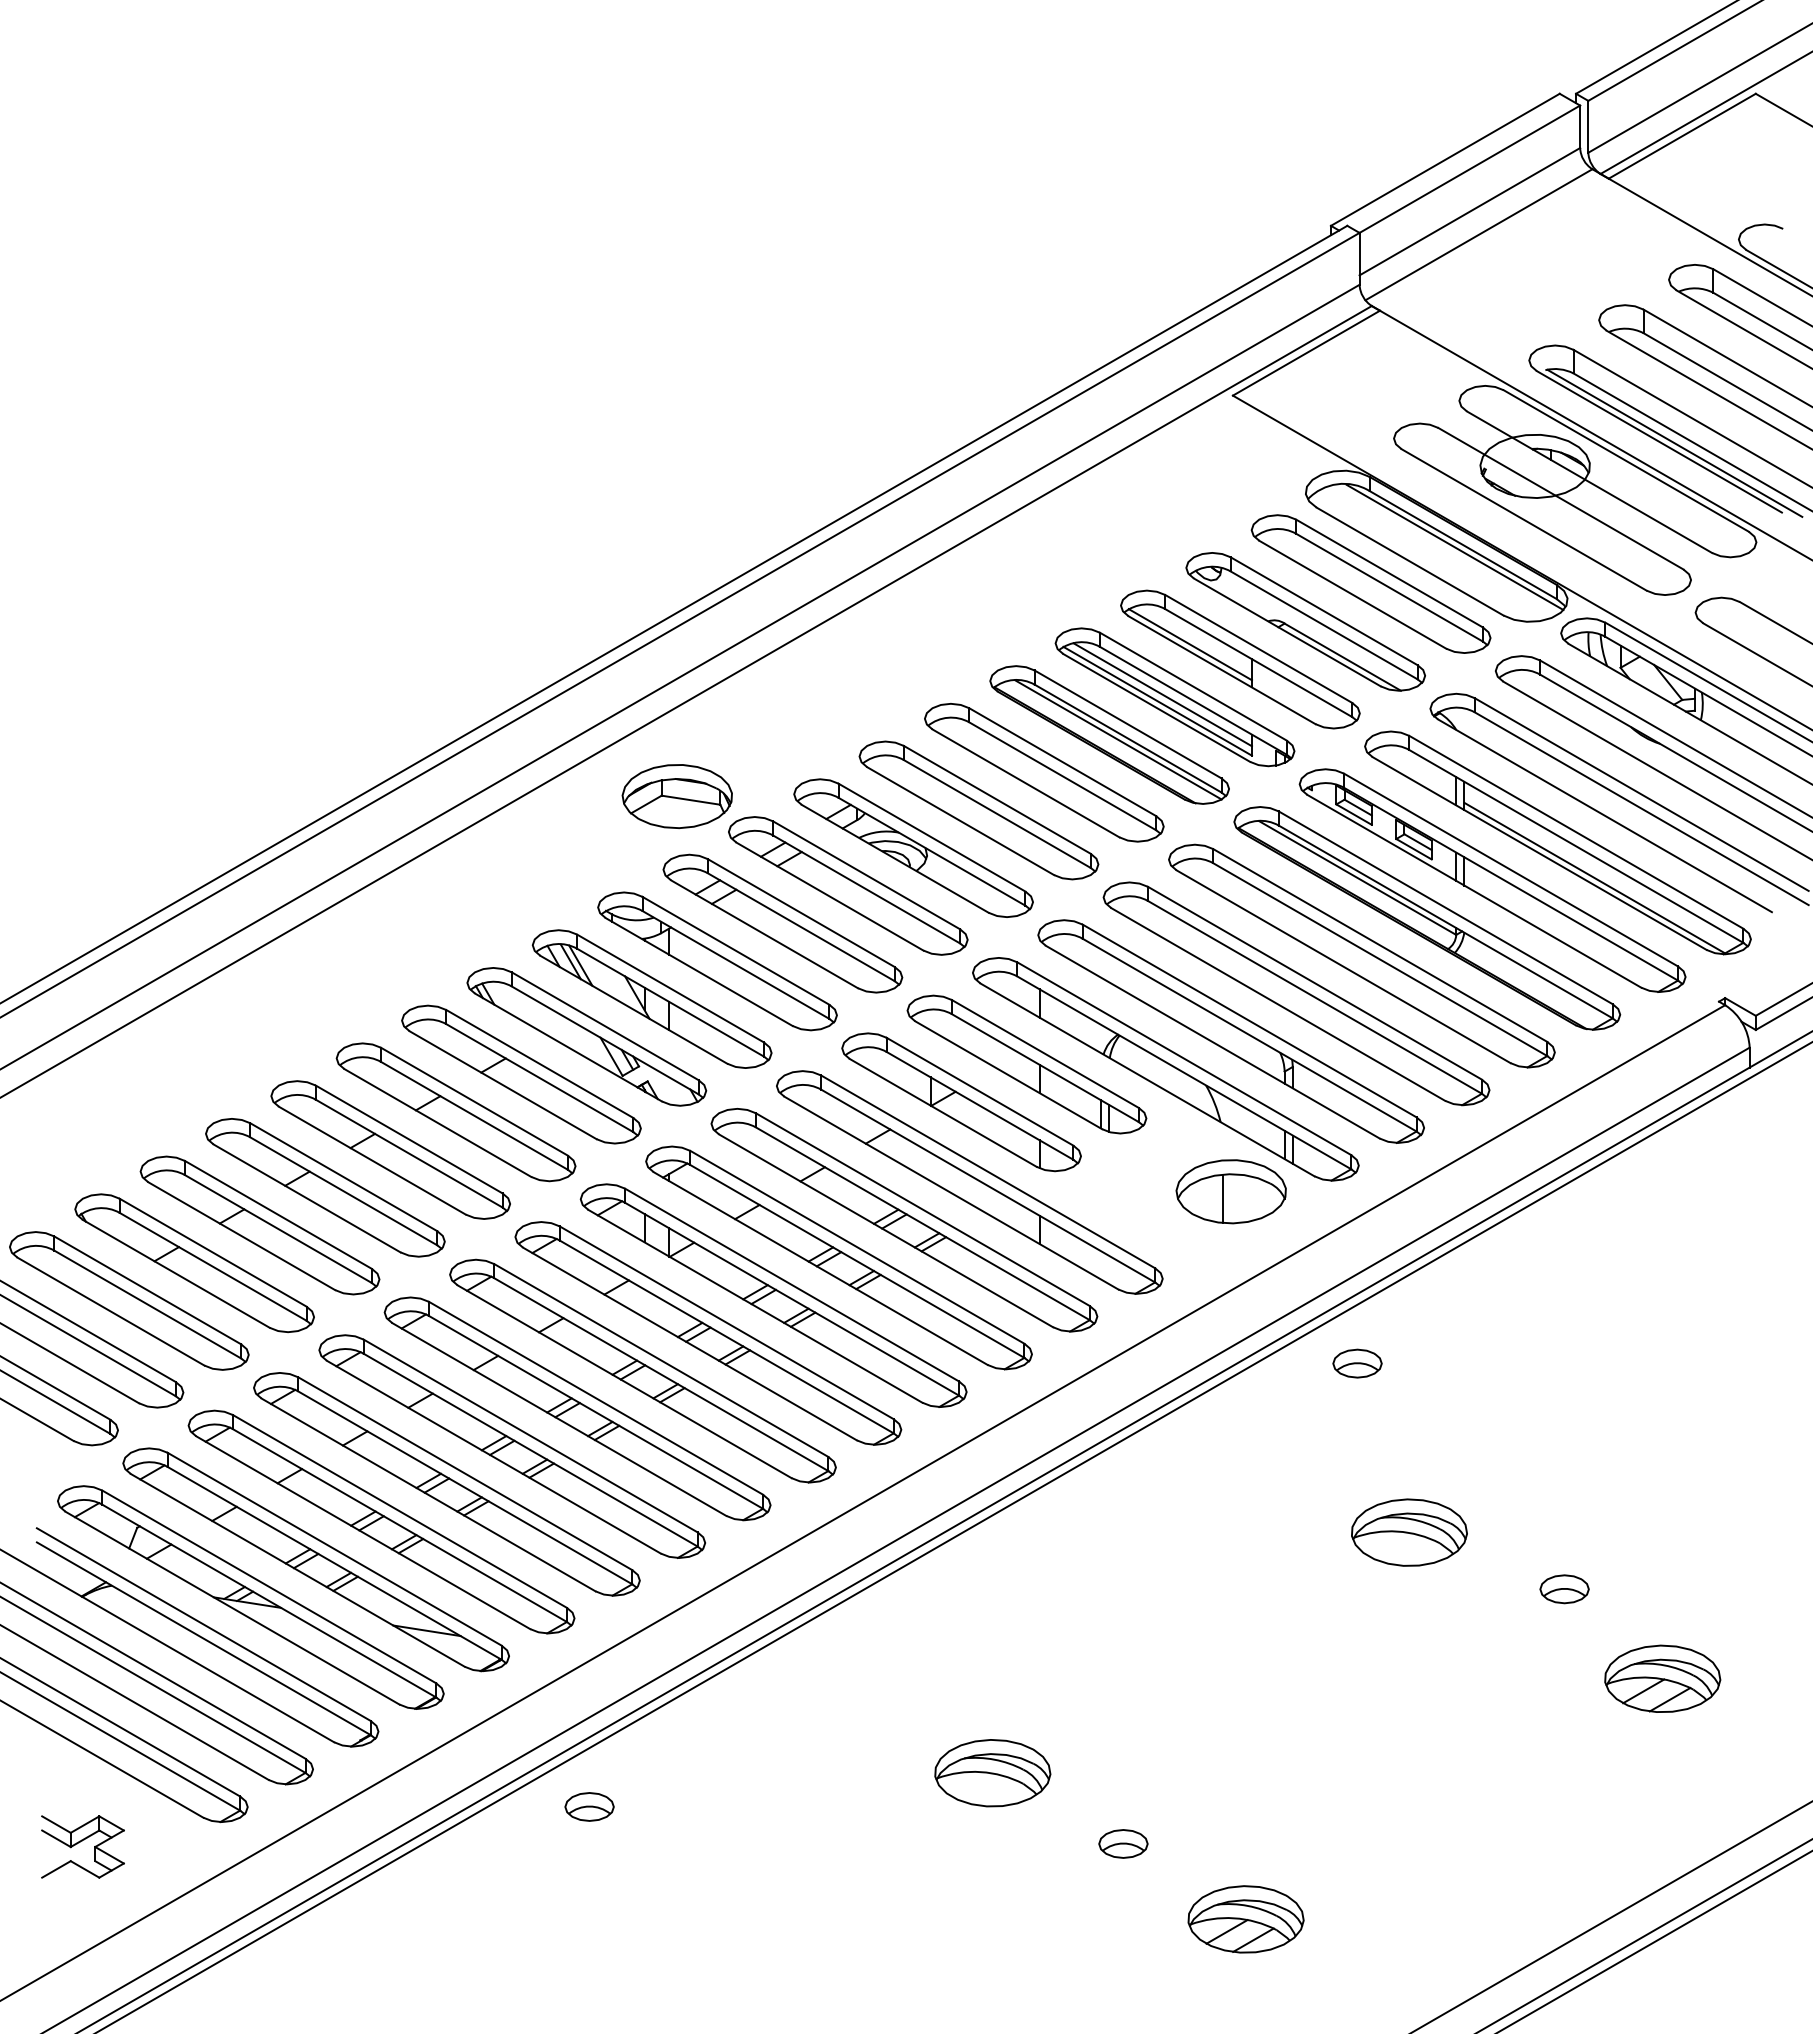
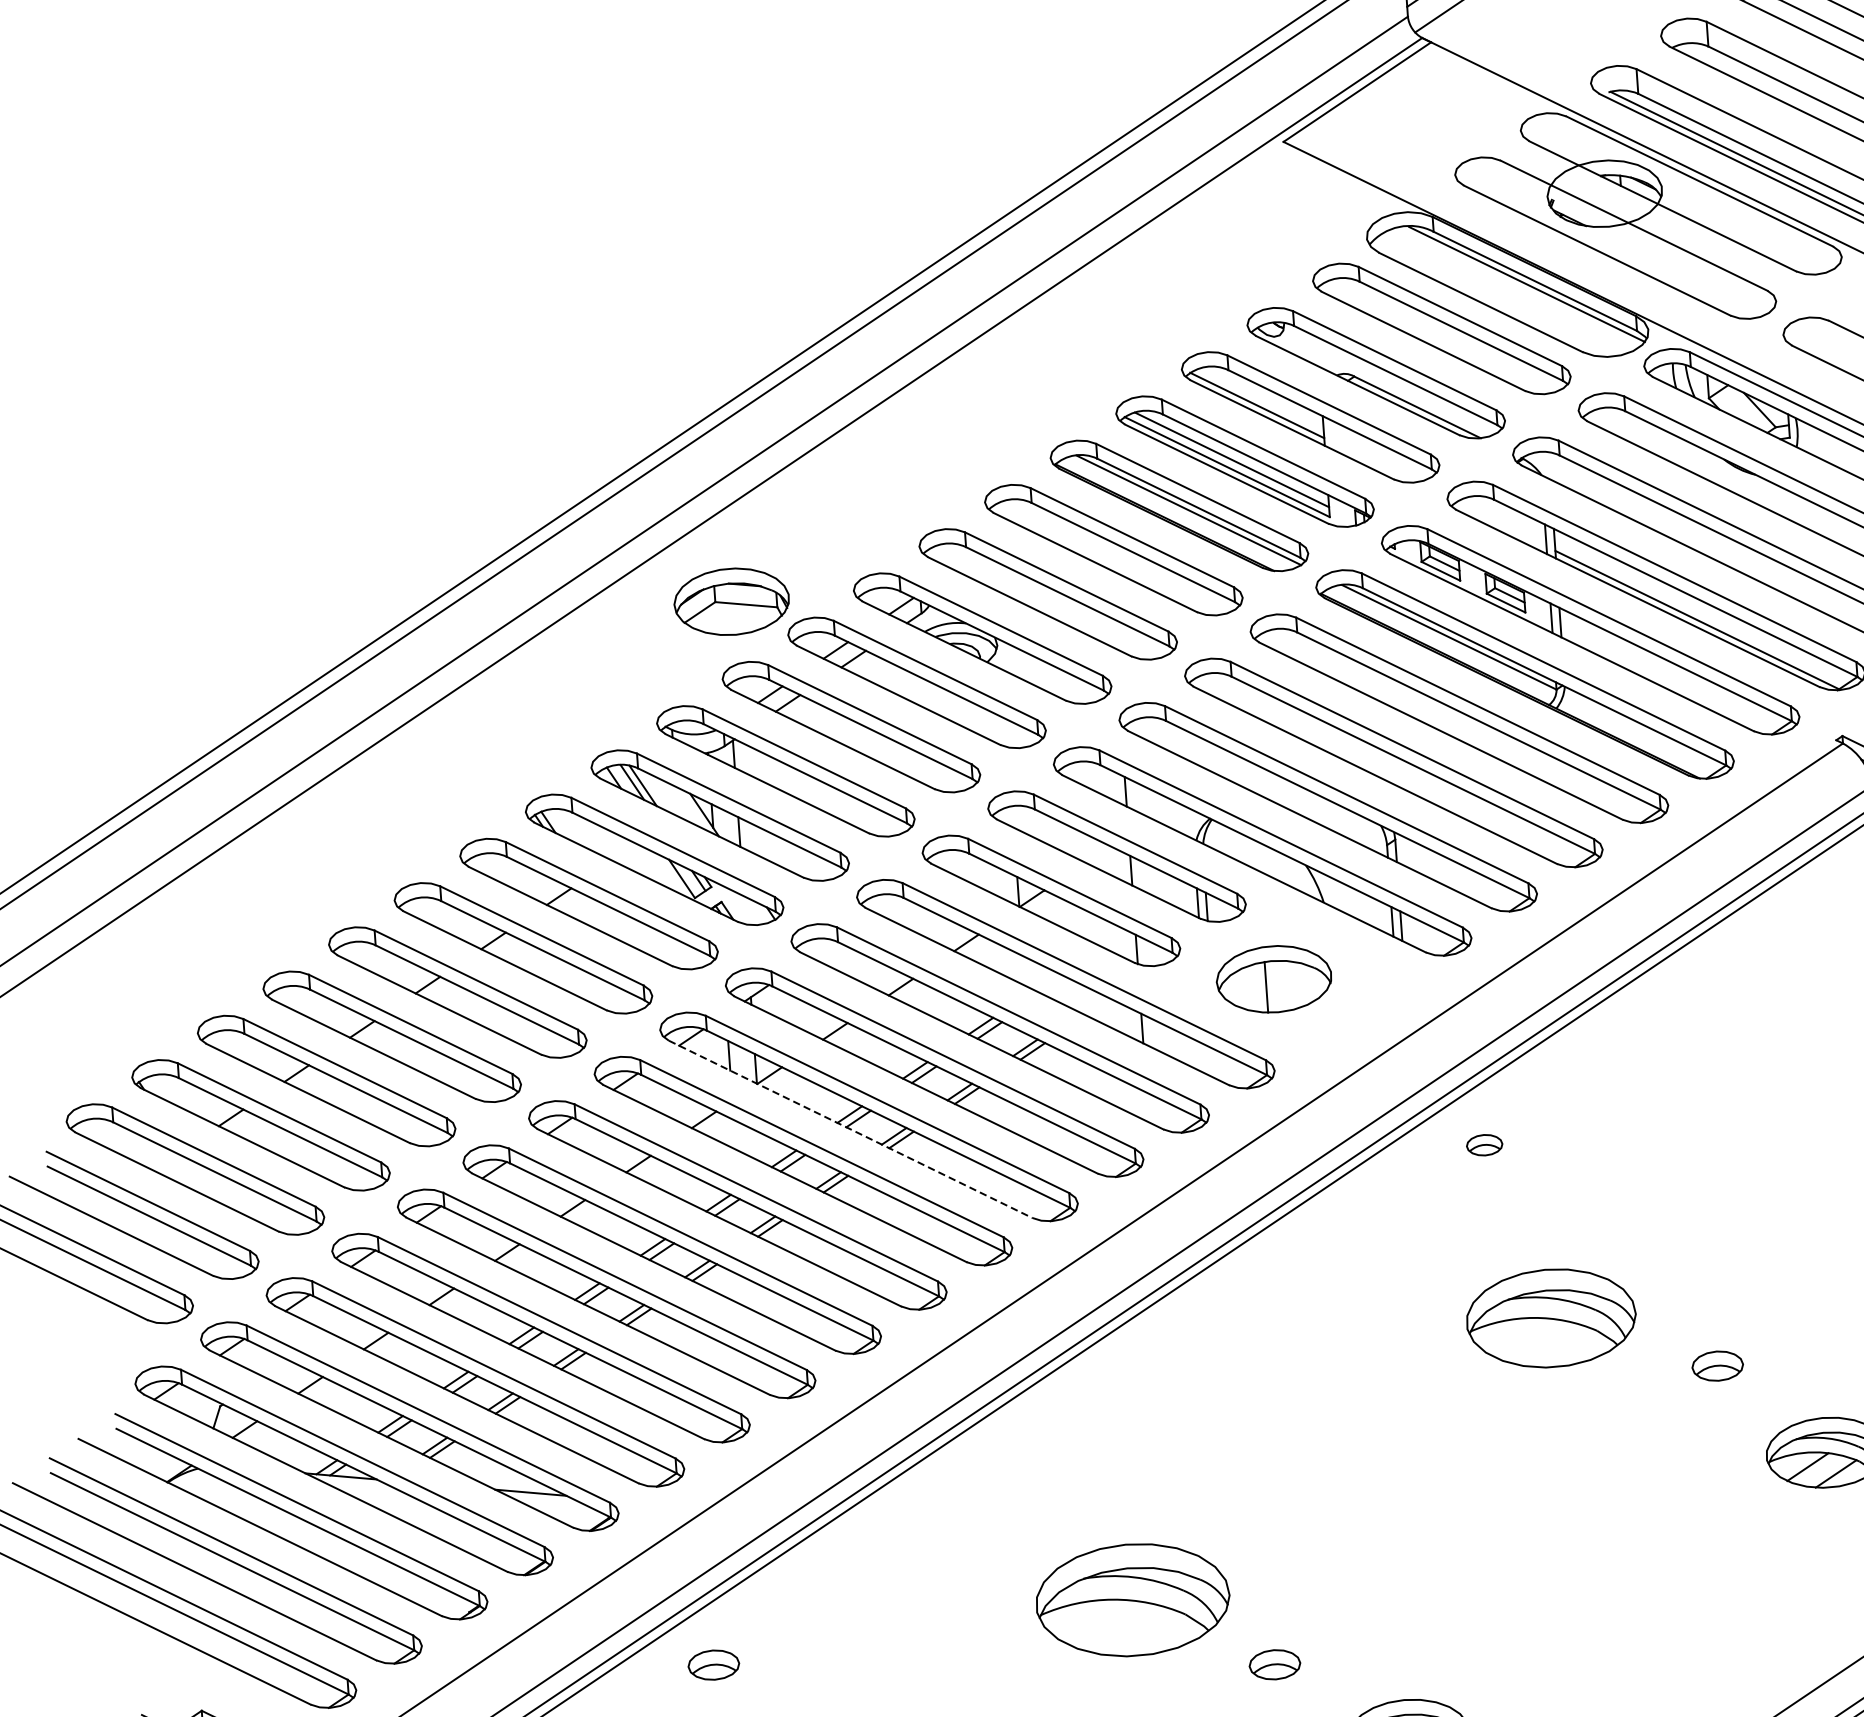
part: (1230, 1191) -> (1273, 979), moved
line: (755, 1306) -> (850, 1129), solid -> dashed
part: (1357, 1363) -> (1484, 1145), size x0.7
part: (1409, 1532) -> (1551, 1318), size x1.4
part: (992, 1773) -> (1132, 1600), size x1.6

